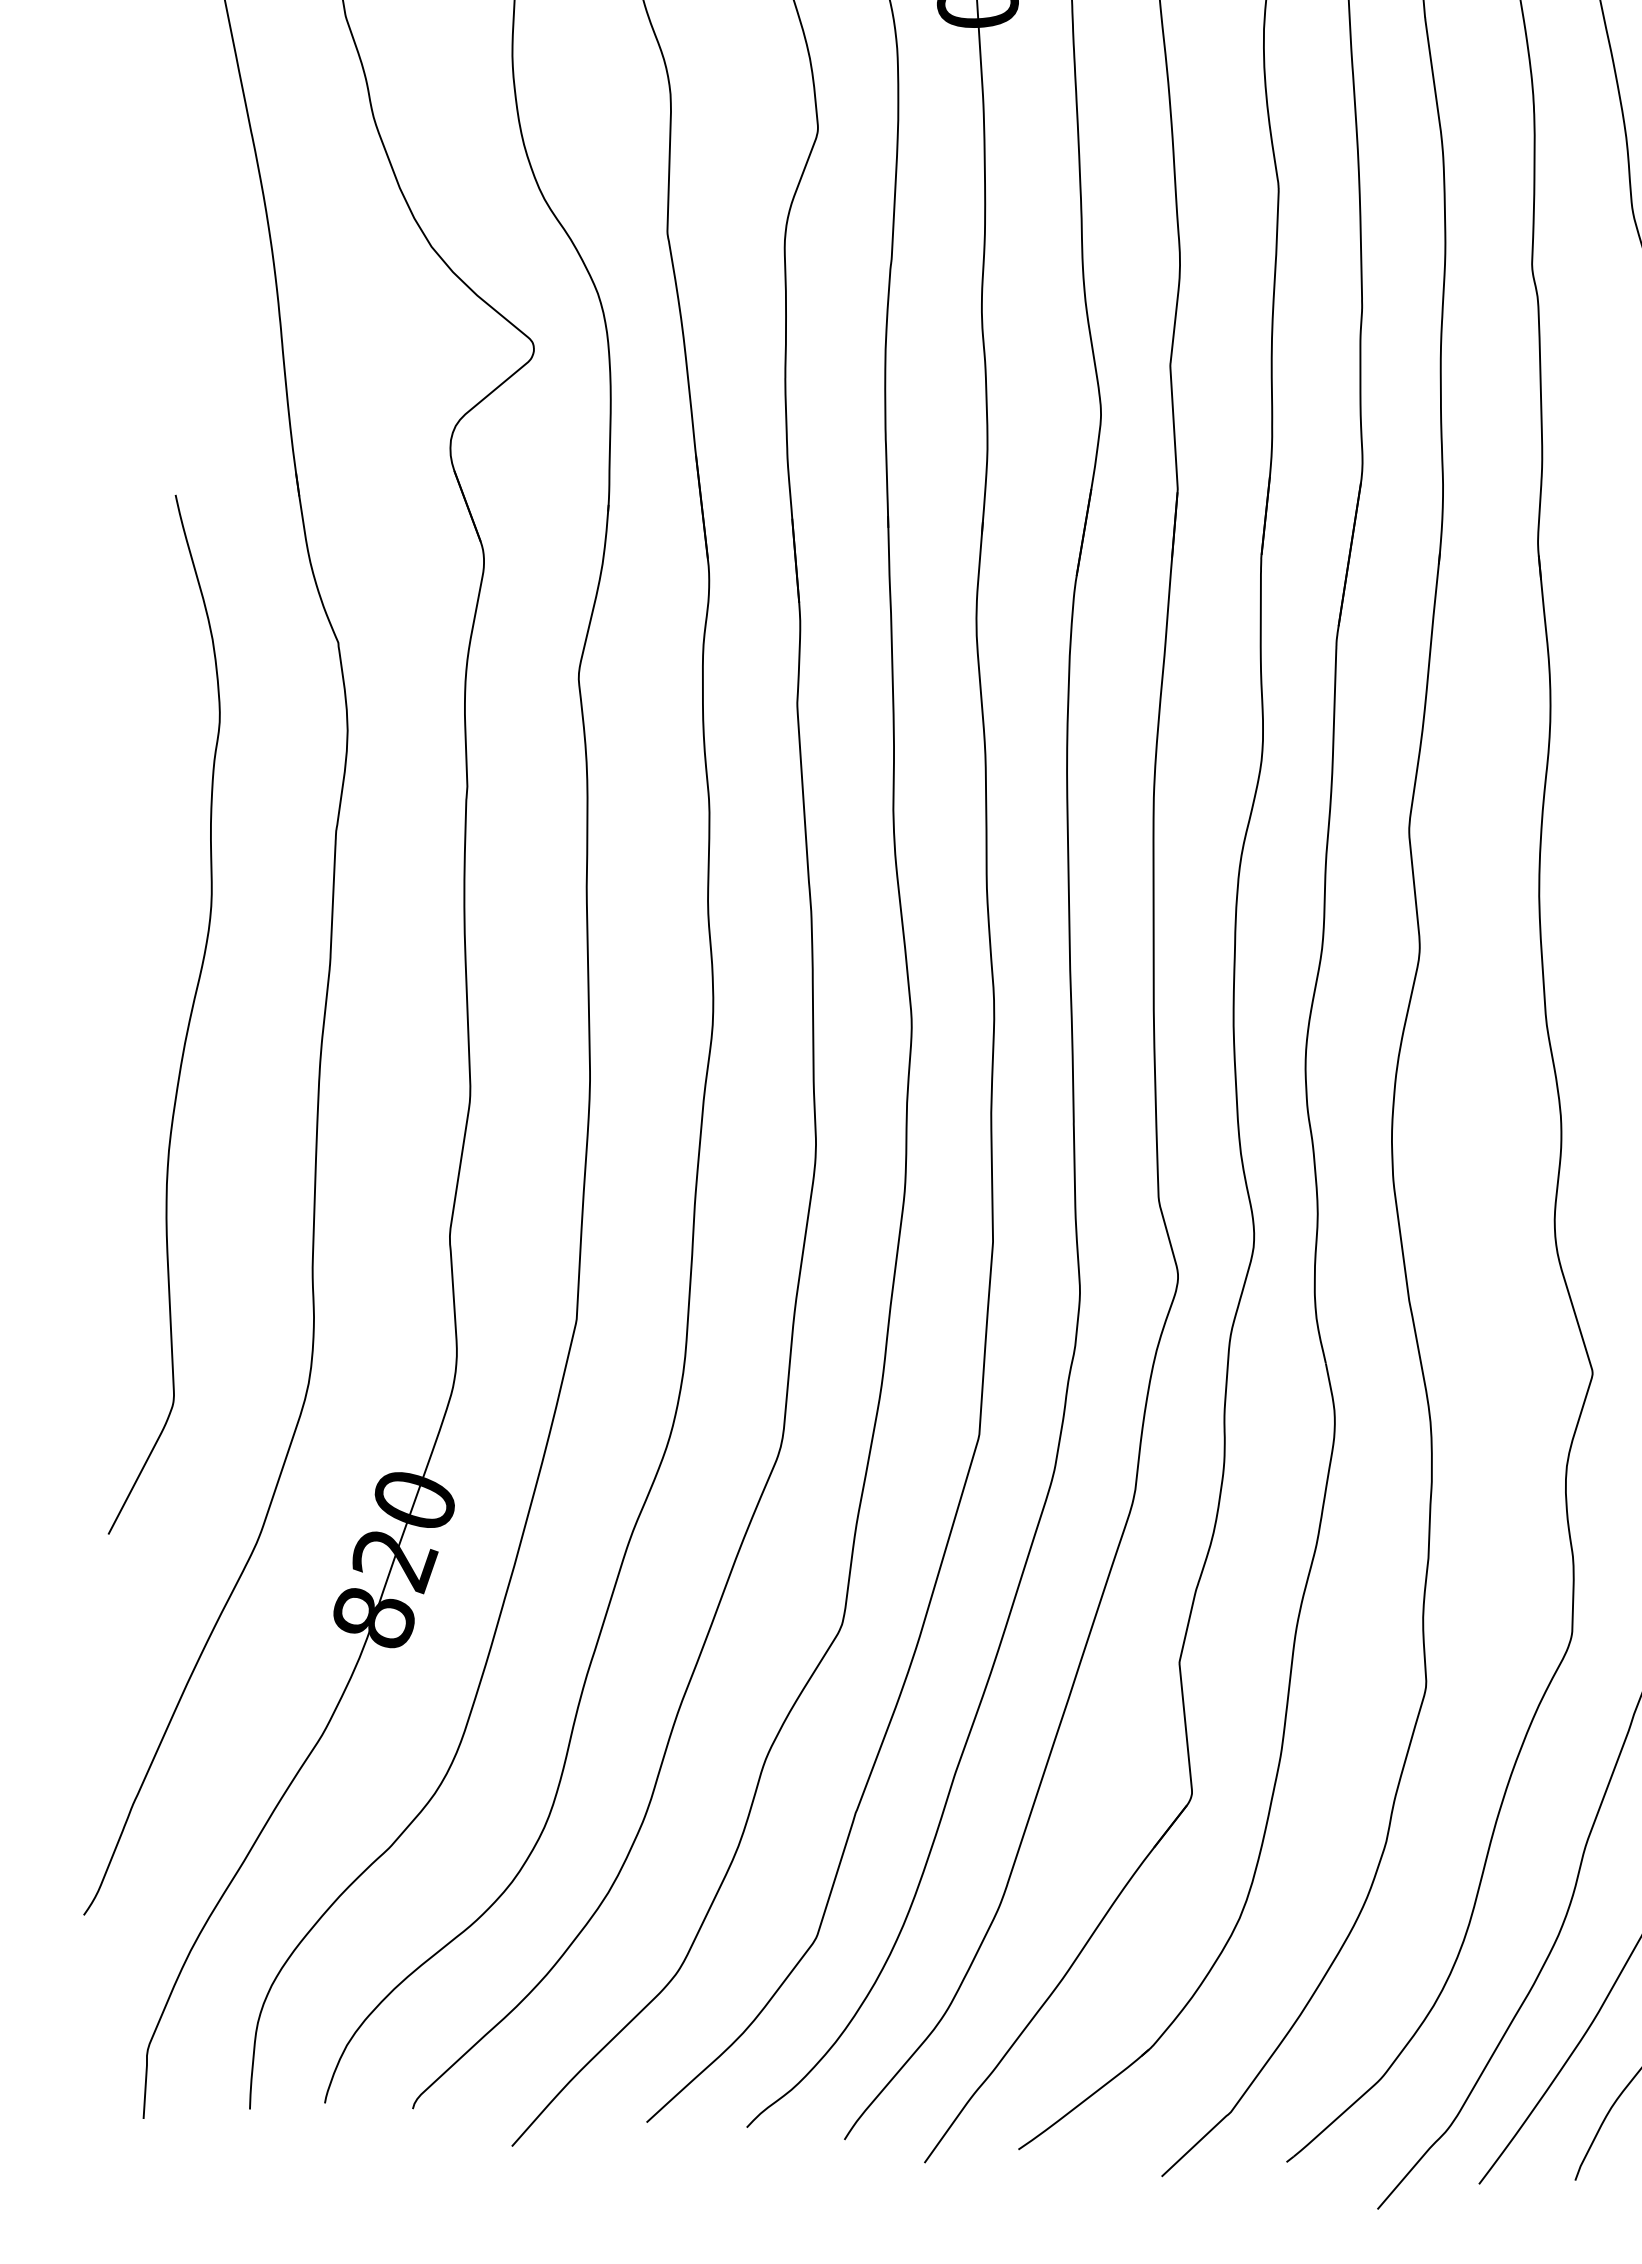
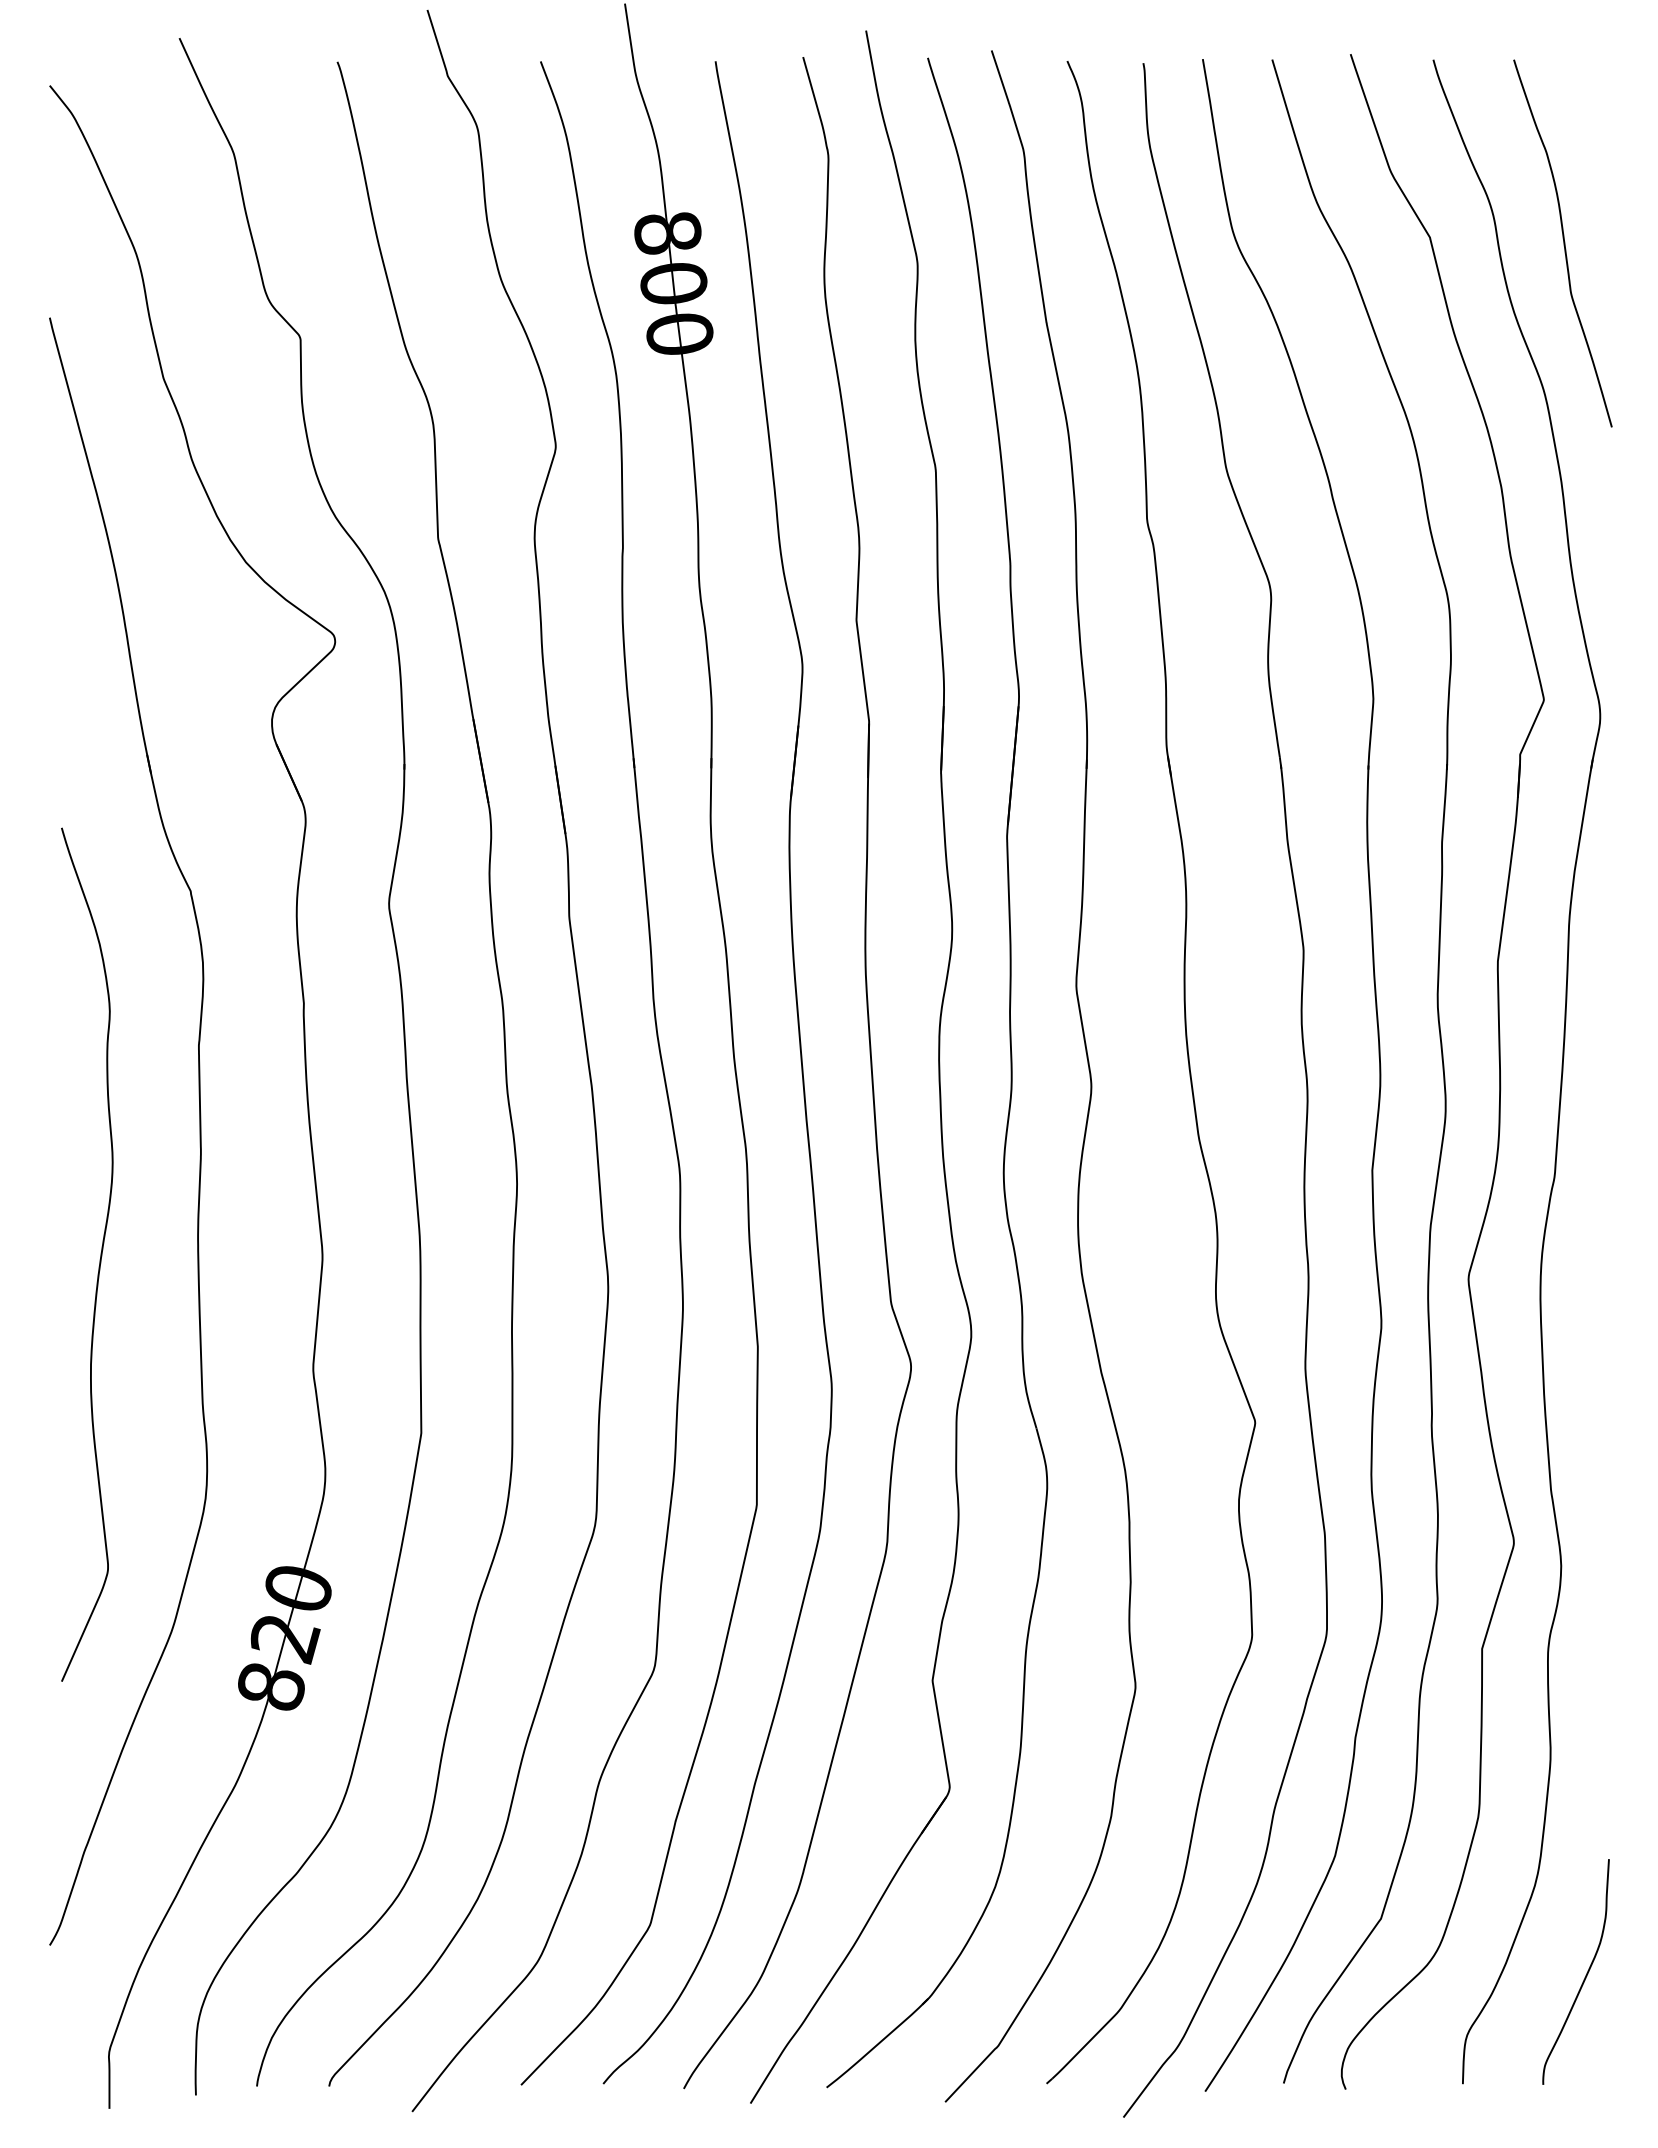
curve: (189, 1017) -> (100, 1254), moved

